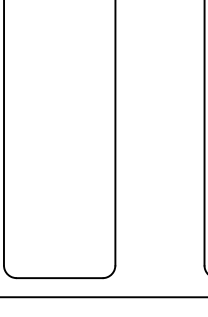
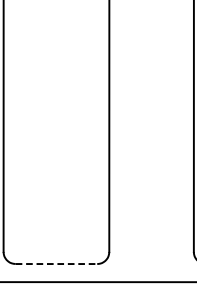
line: (59, 278) -> (56, 264), solid -> dashed

